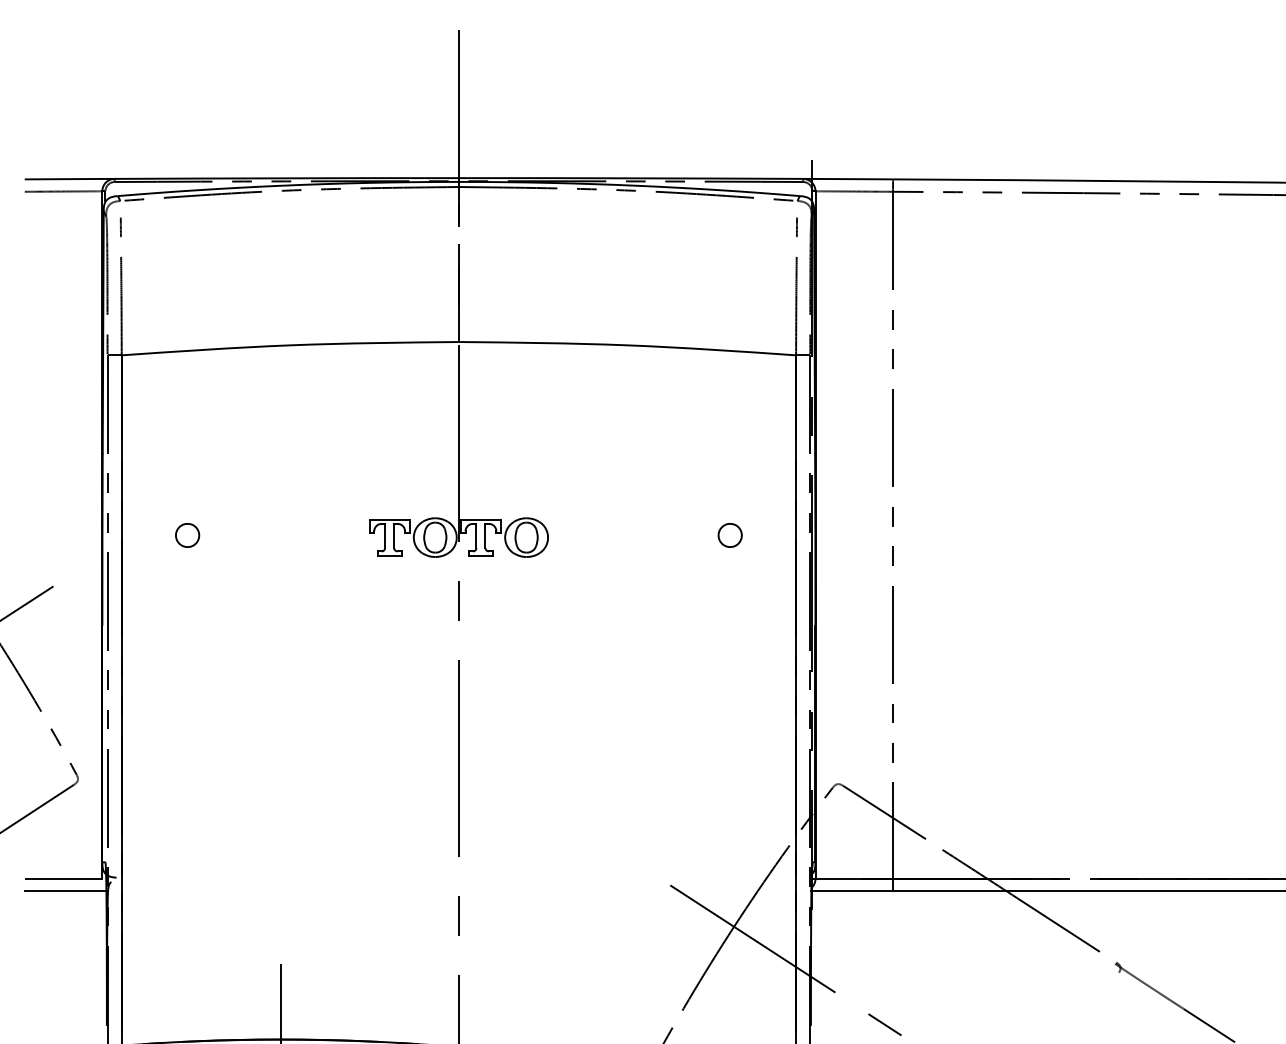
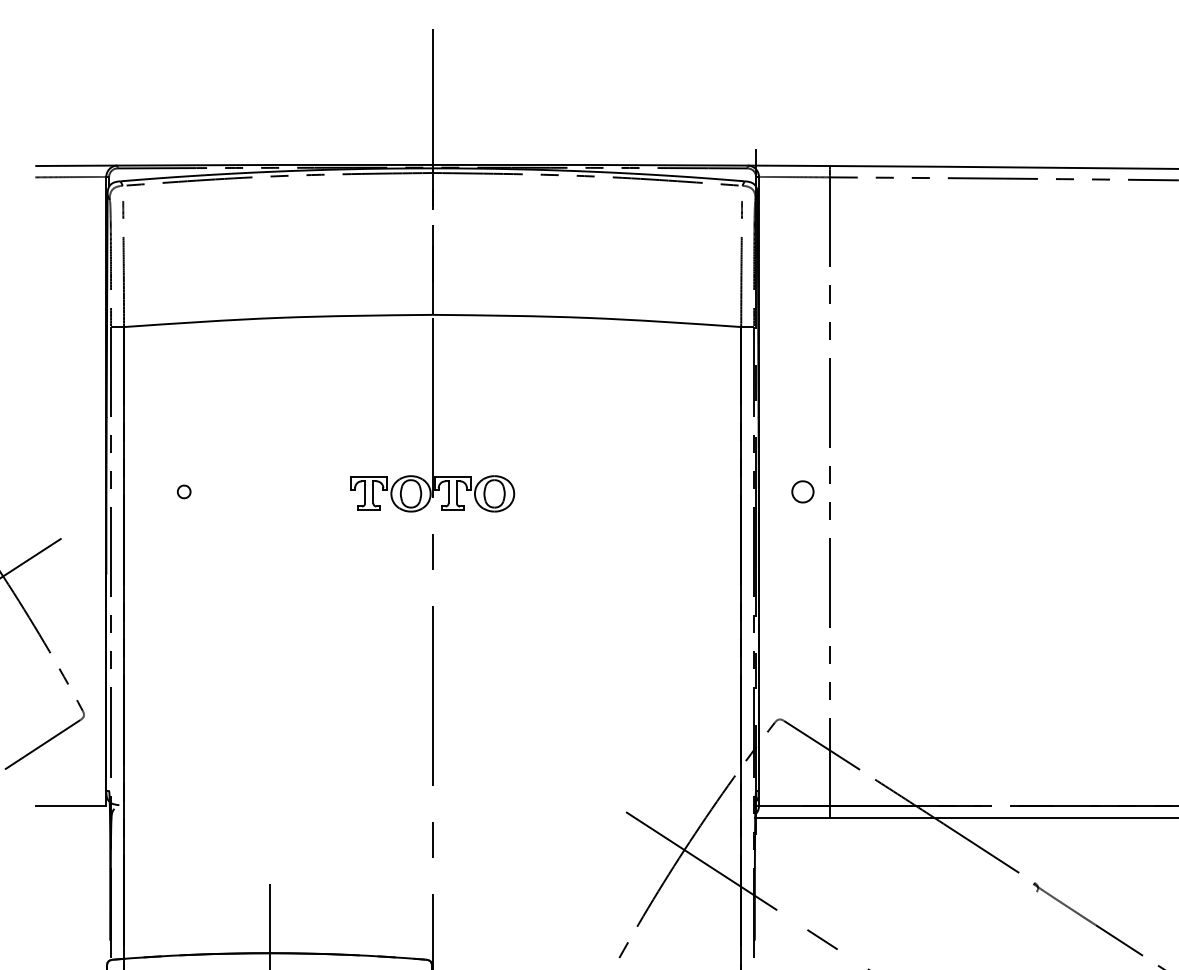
part: (186, 535) -> (183, 491), size x0.6
part: (729, 535) -> (802, 491), moved
line: (66, 891) -> (73, 817), removed

